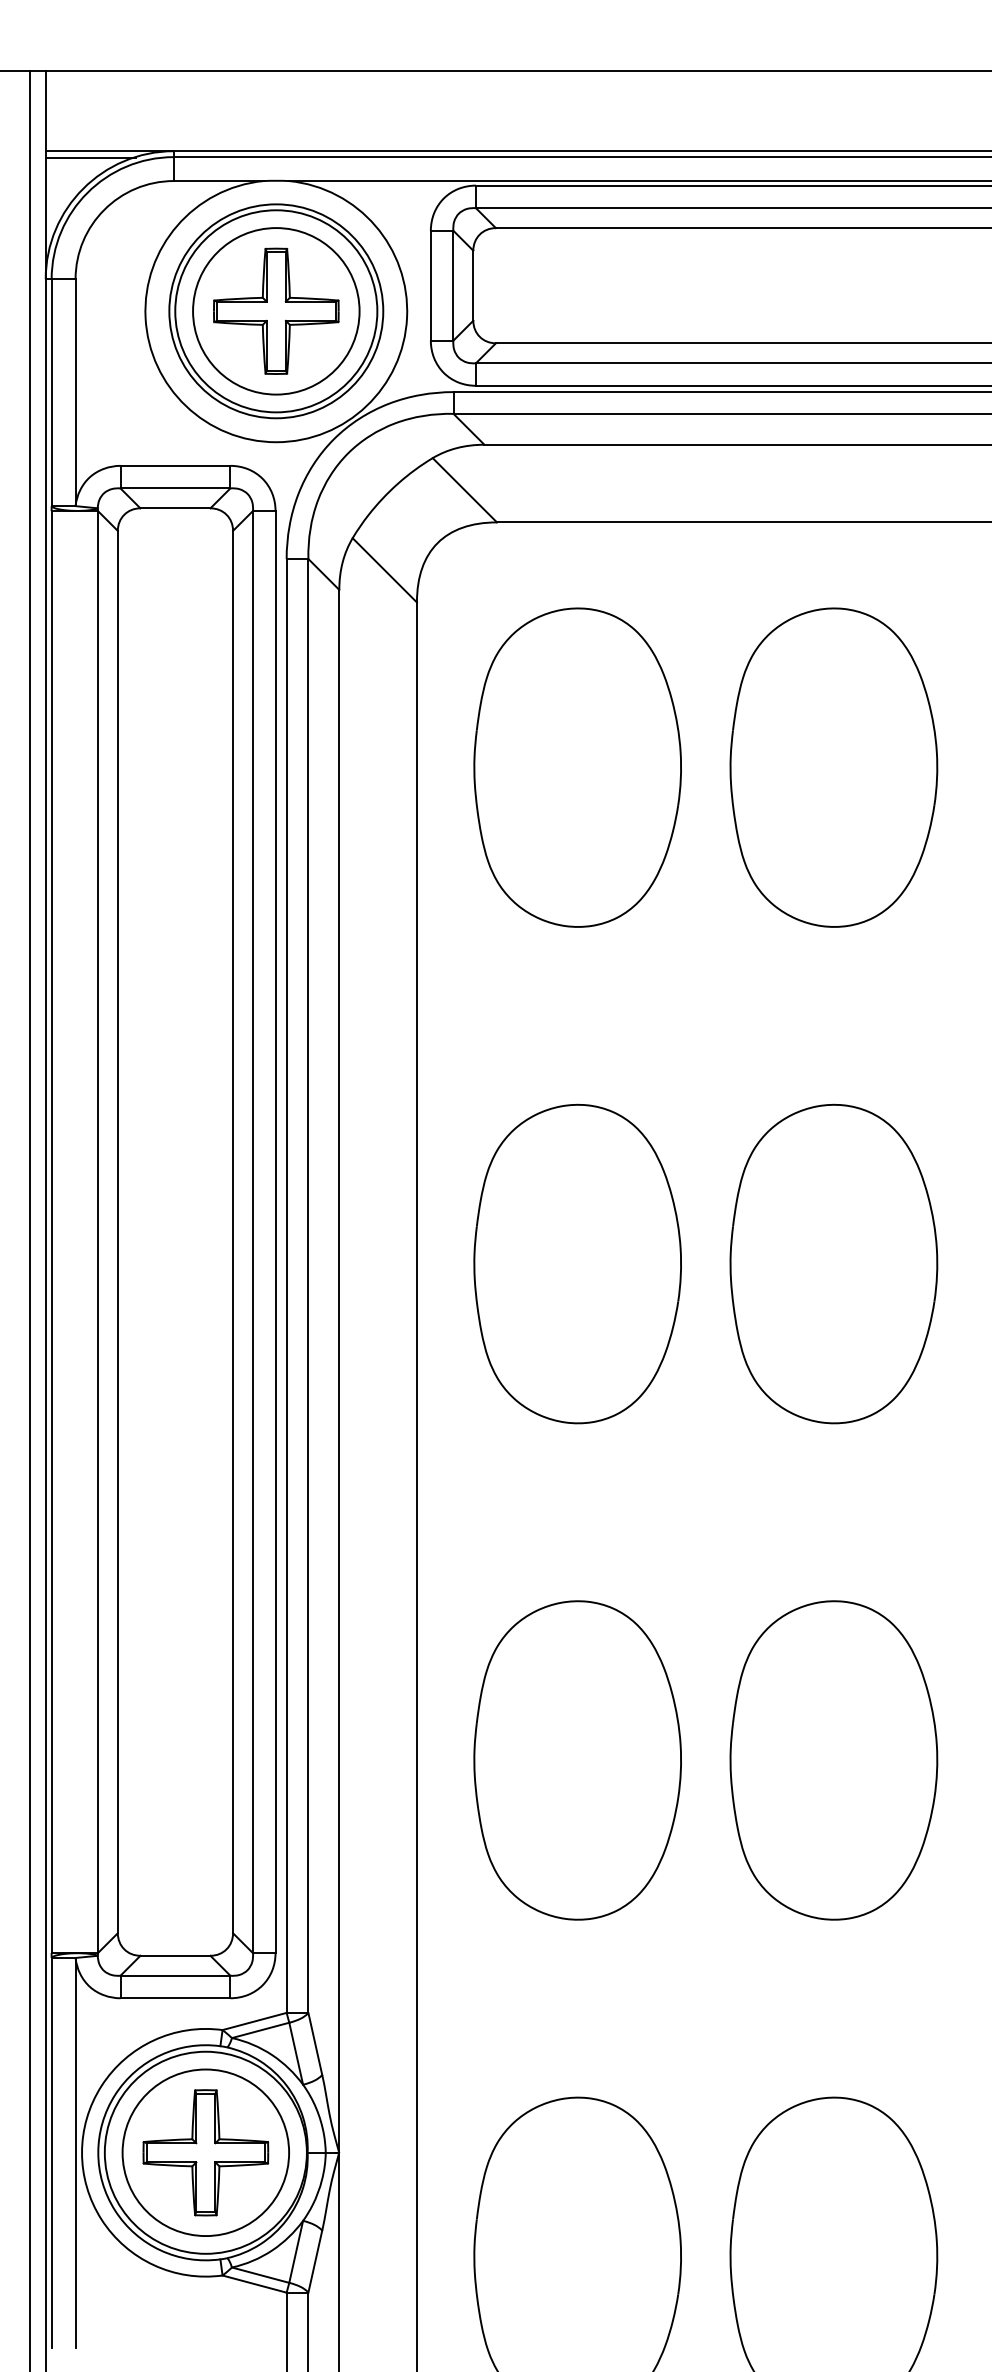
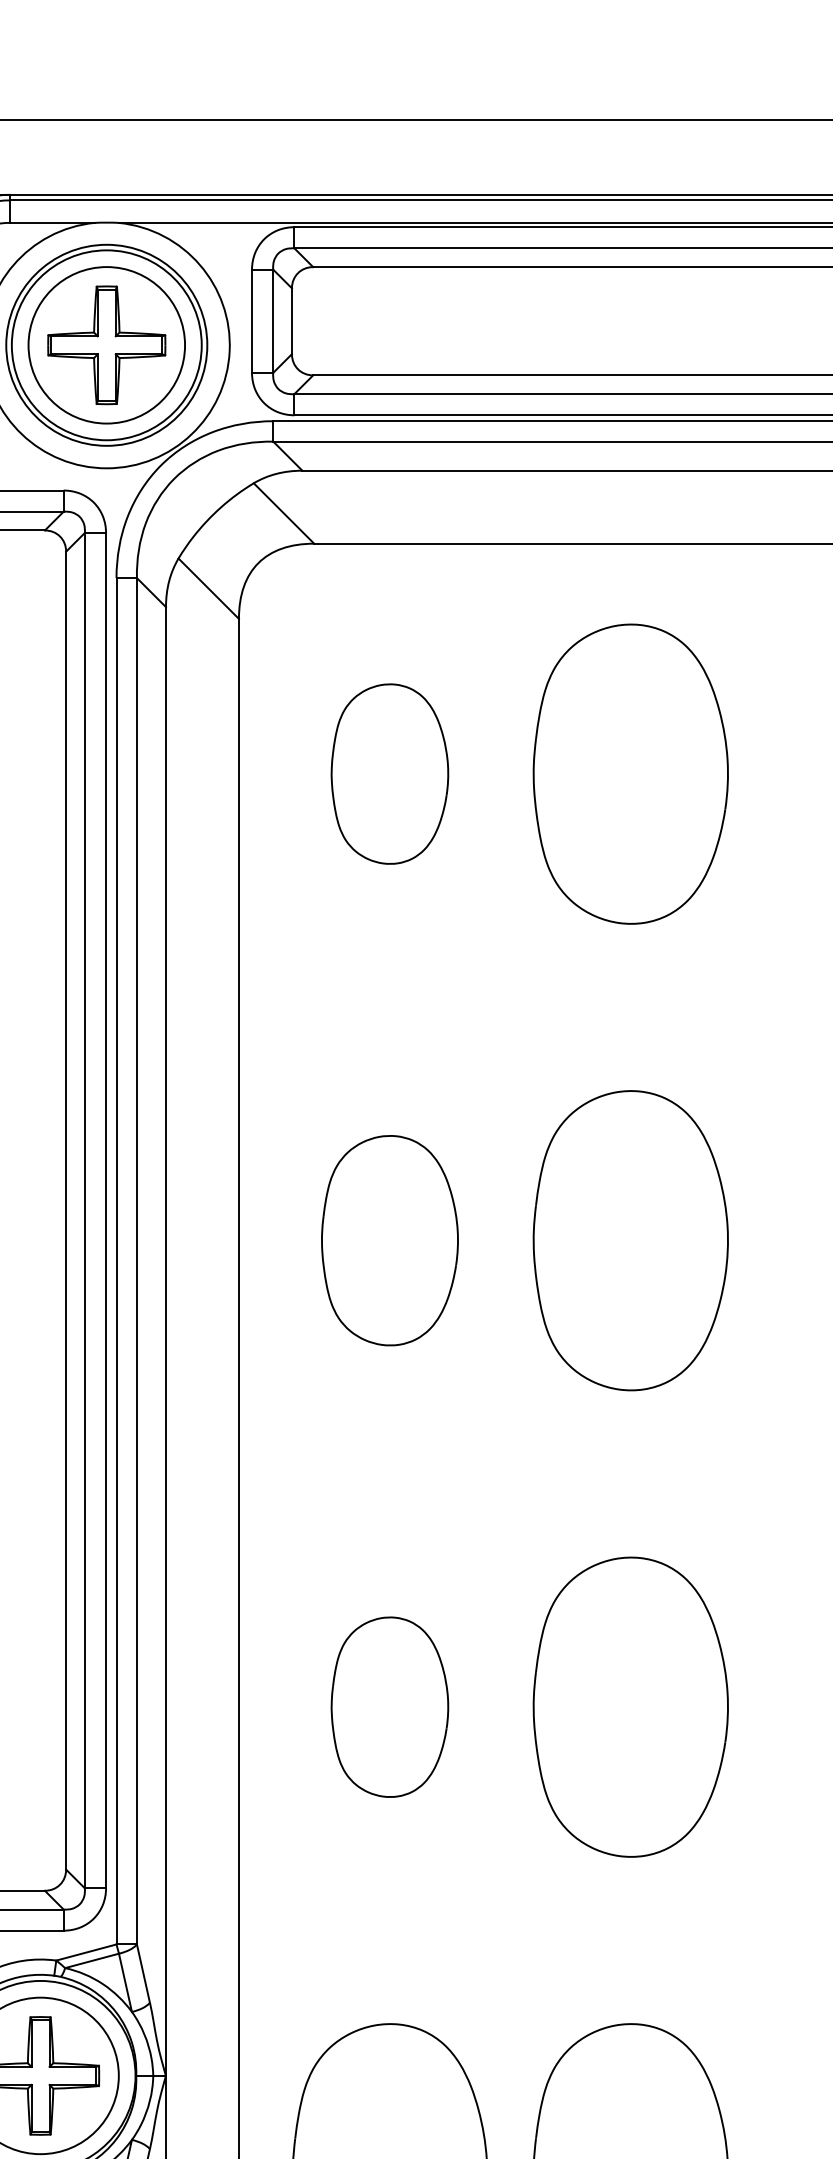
part: (577, 767) -> (389, 774), size x0.6
part: (577, 1263) -> (389, 1240), size x0.7
part: (577, 1760) -> (389, 1707), size x0.6

